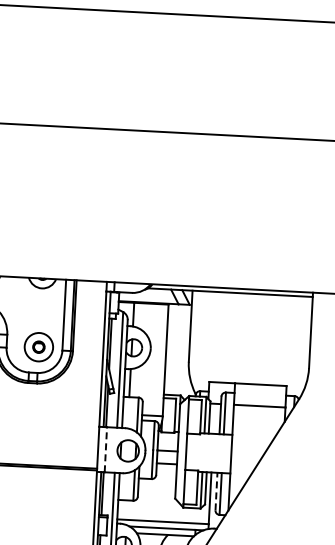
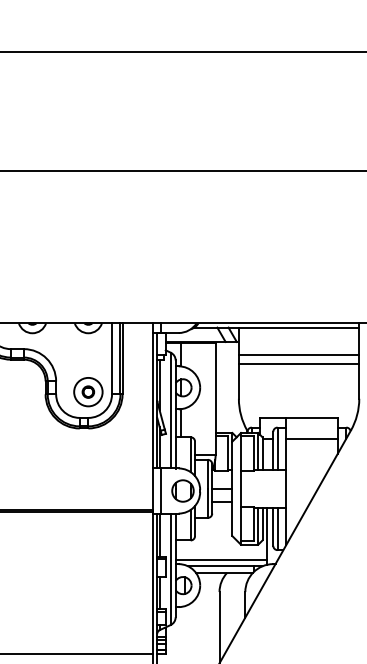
line: (250, 321) -> (298, 355), added
line: (250, 329) -> (298, 363), added
line: (105, 450) -> (160, 491), dashed -> solid
line: (216, 492) -> (273, 527), dashed -> solid

